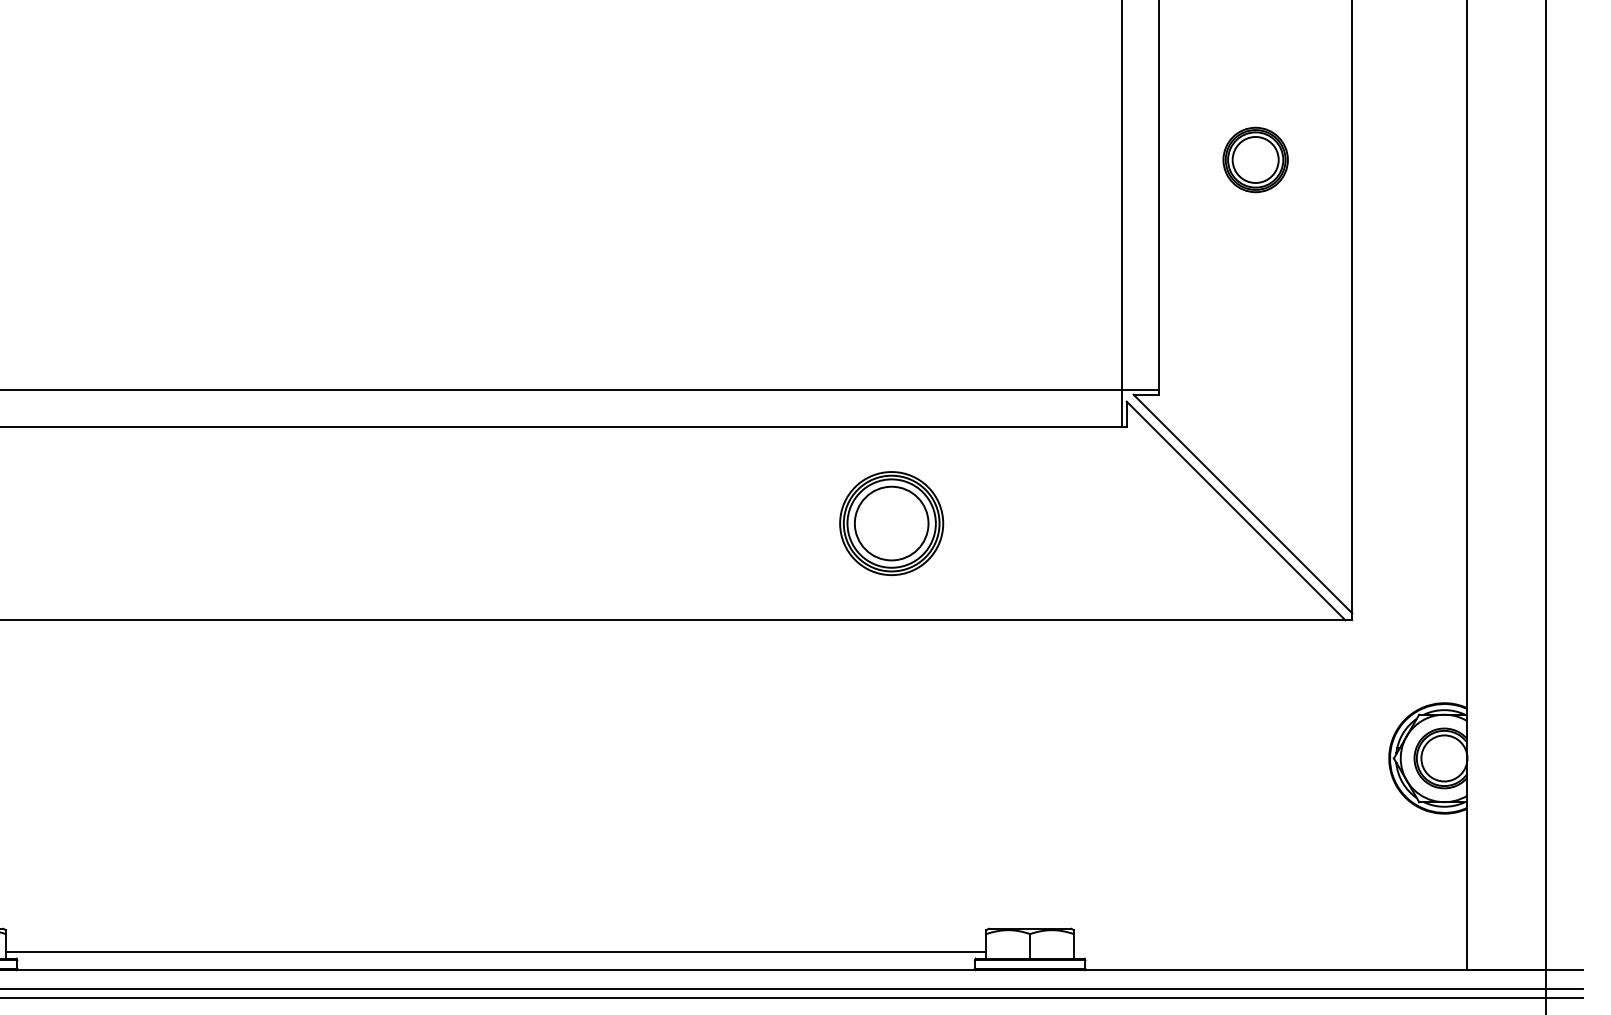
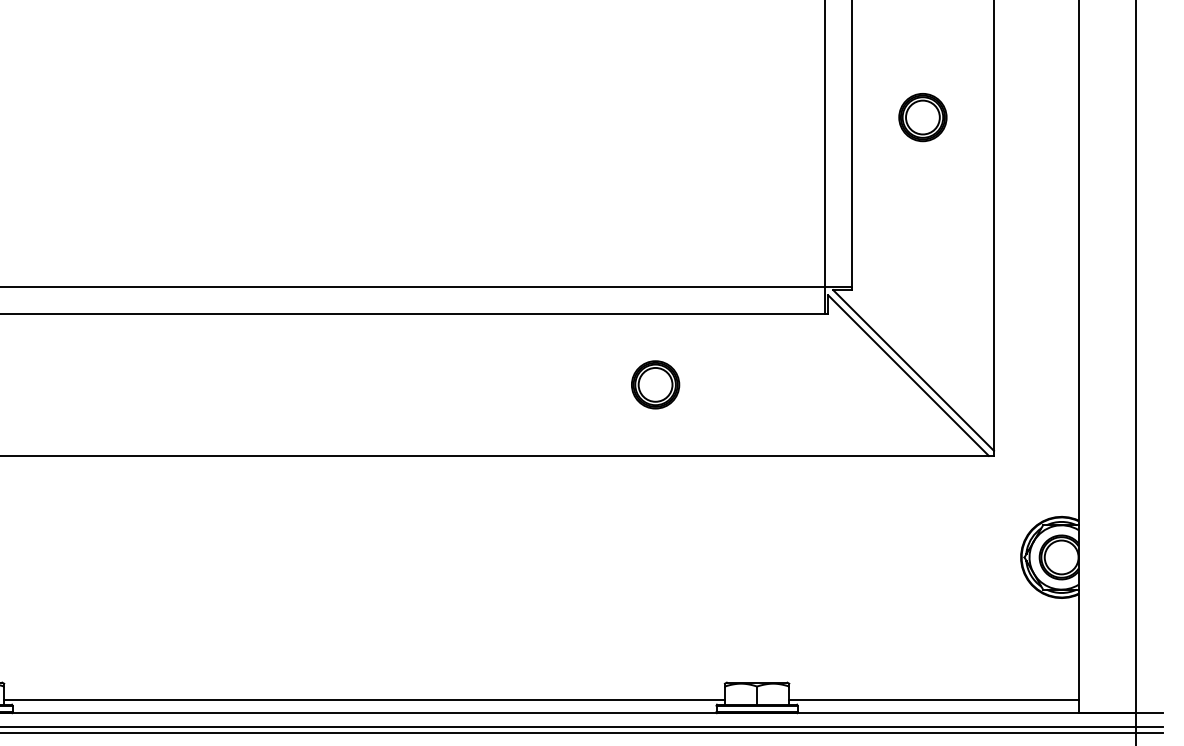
part: (891, 523) -> (655, 384), size x0.62
line: (1270, 951) -> (933, 699), added

